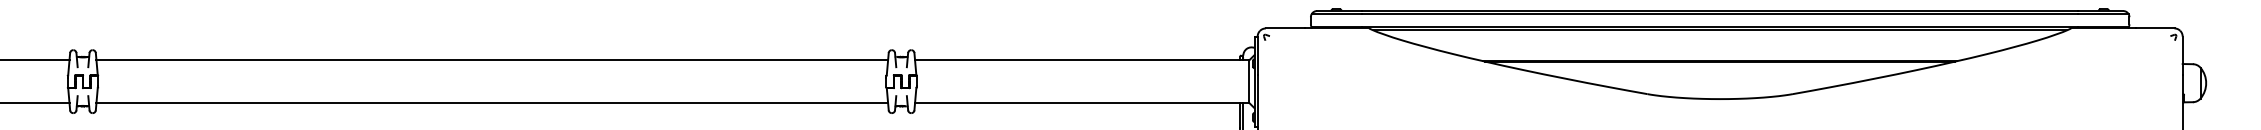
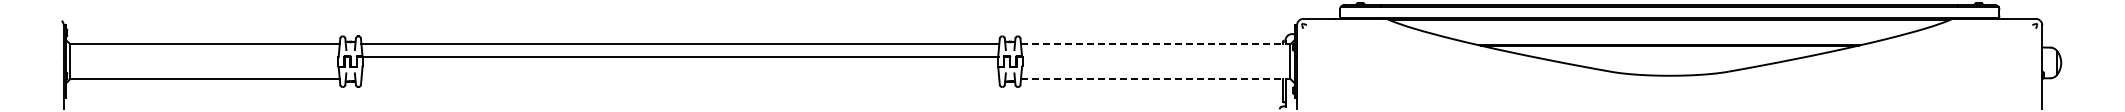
line: (1081, 60) -> (1155, 44), solid -> dashed
line: (492, 103) -> (680, 57), moved
line: (1081, 103) -> (1155, 79), solid -> dashed

